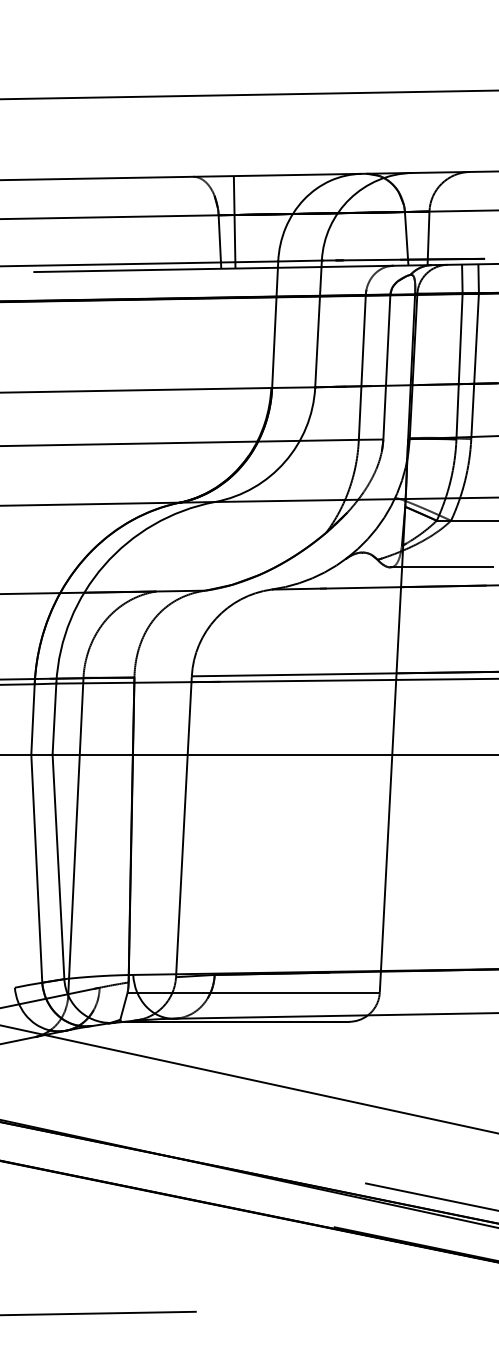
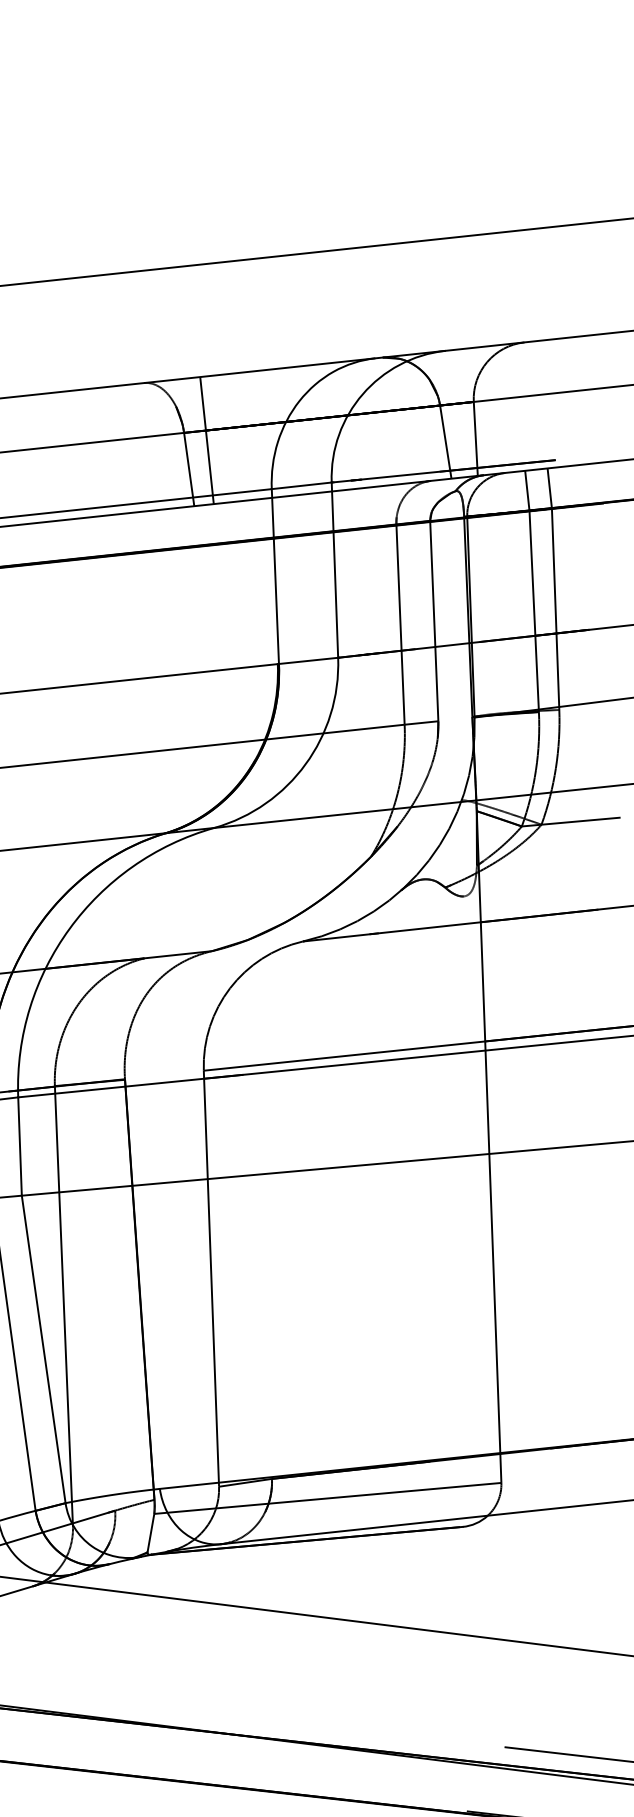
line: (442, 567) -> (535, 890), removed

